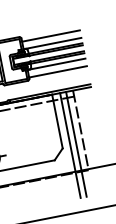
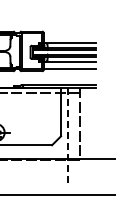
line: (50, 36) -> (69, 36), removed
line: (76, 143) -> (73, 134), removed
line: (70, 145) -> (68, 135), solid -> dashed

